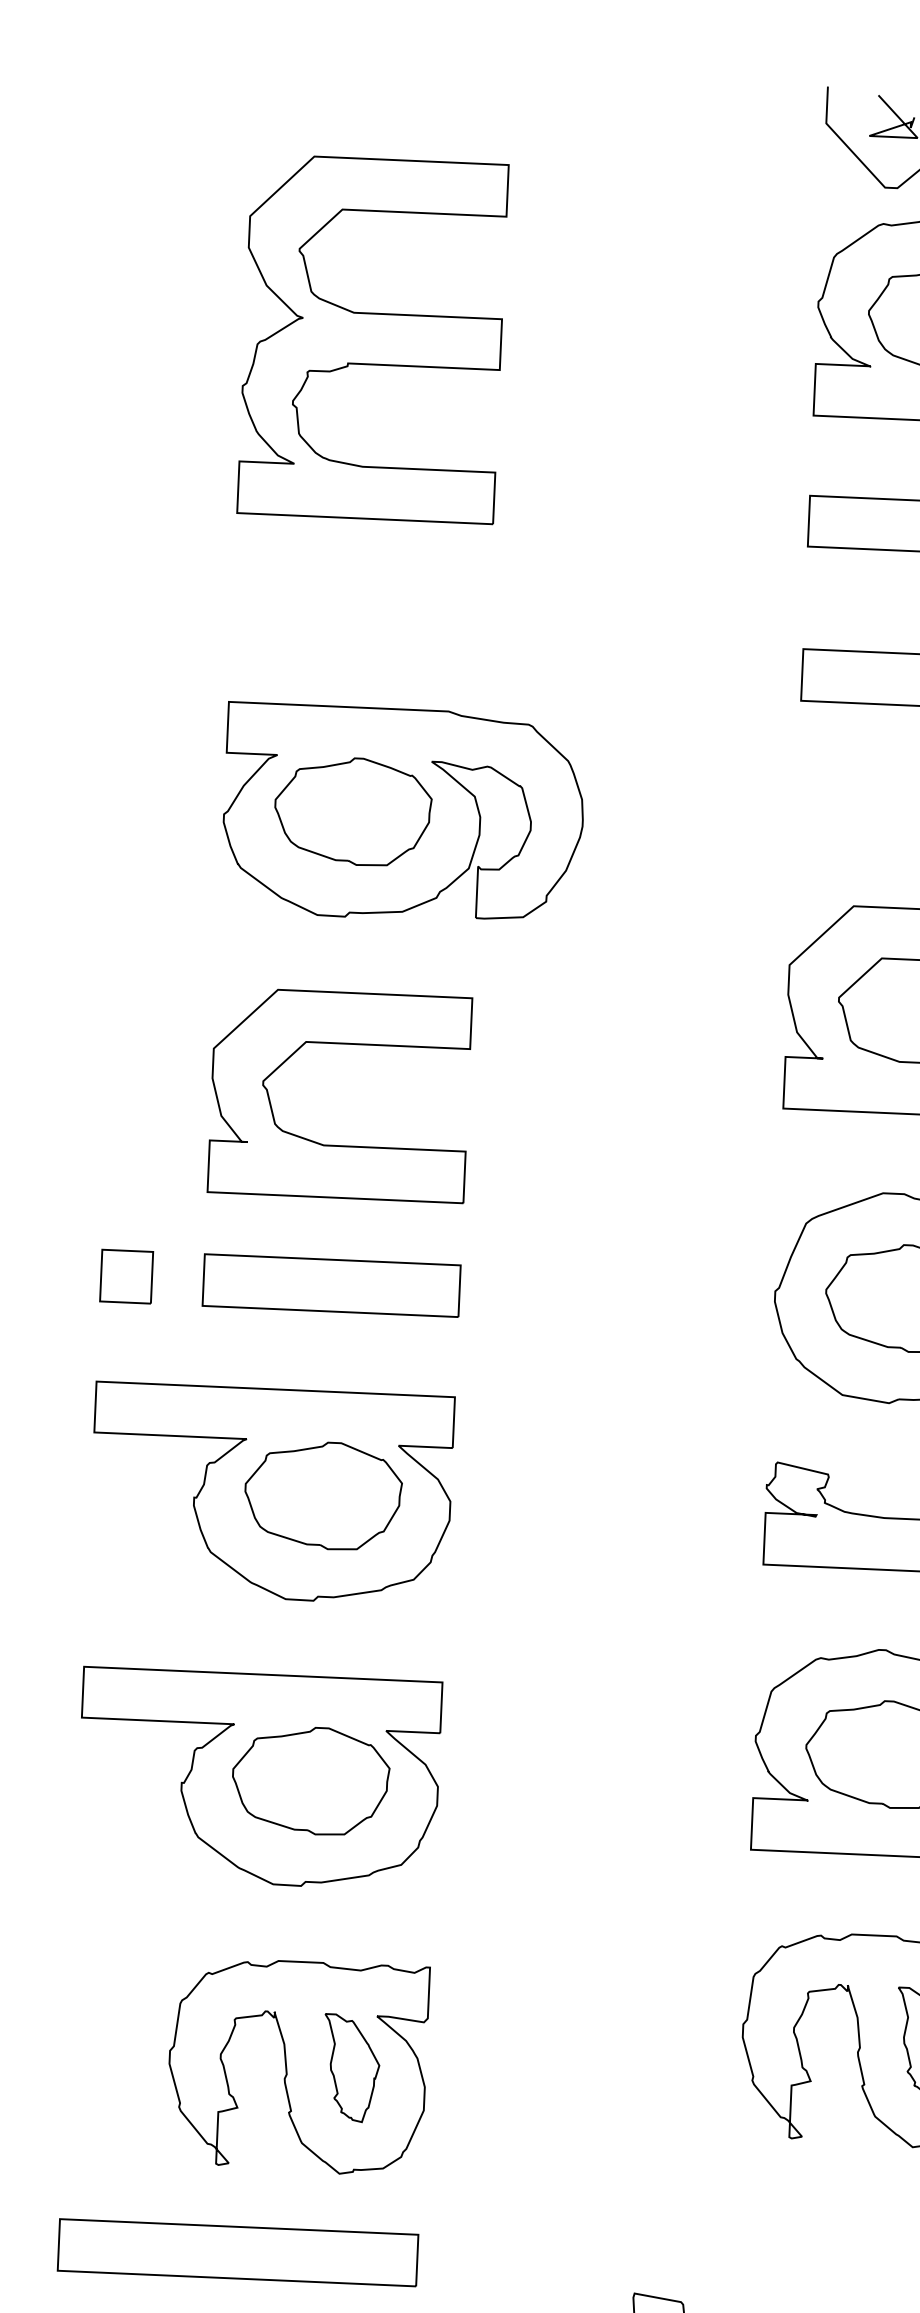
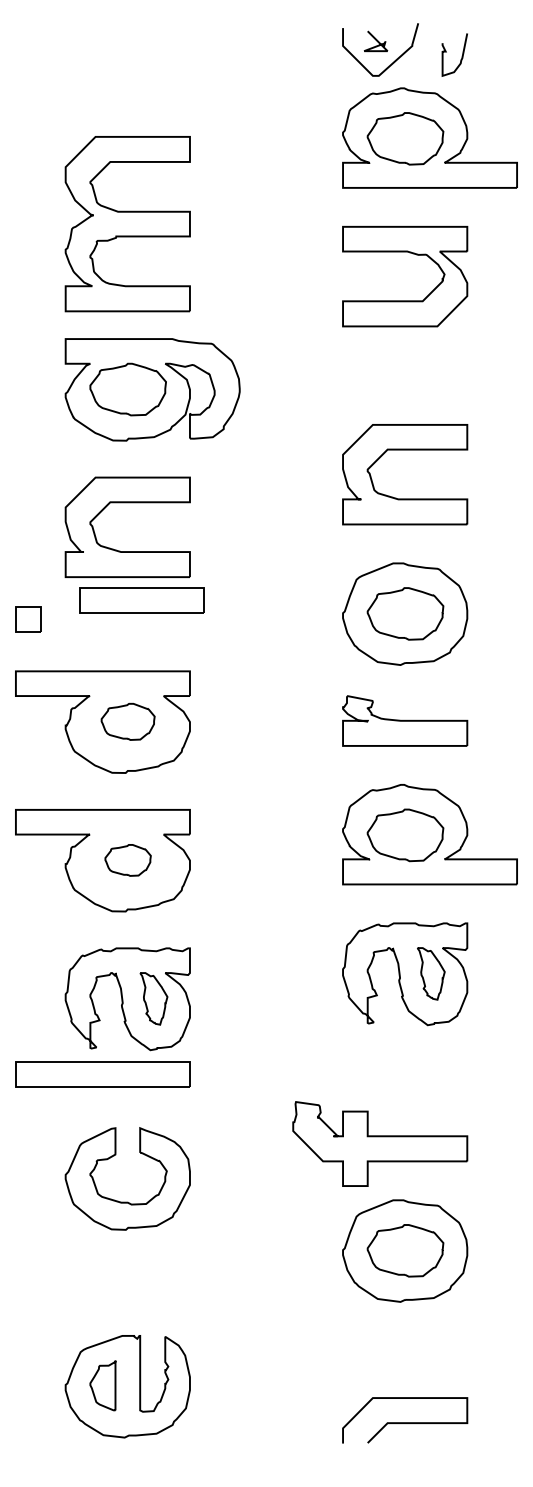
part: (372, 339) -> (127, 224), moved
part: (330, 1284) -> (141, 600), moved
part: (321, 1494) -> (127, 721), size x0.7
part: (309, 1781) -> (127, 860), size x0.6
part: (237, 2252) -> (102, 1074), moved

